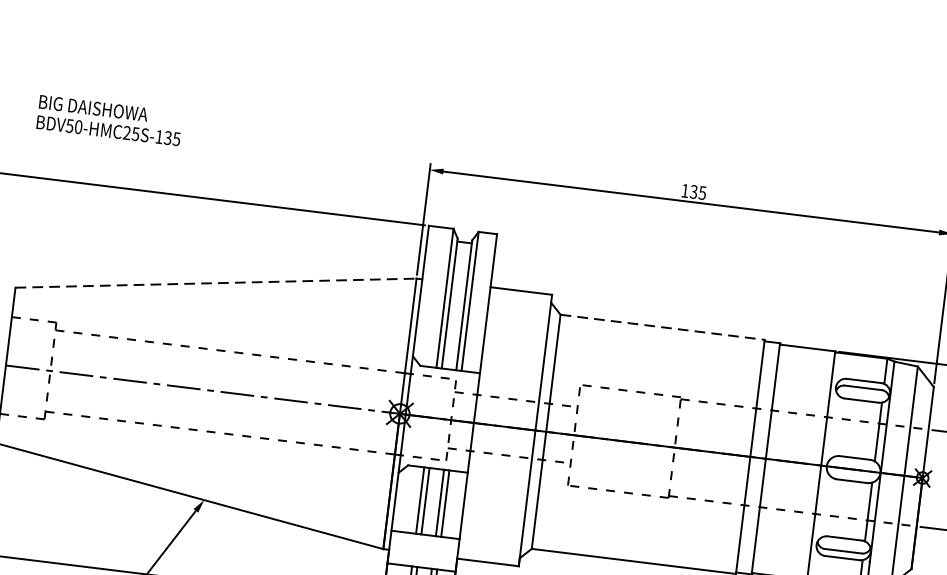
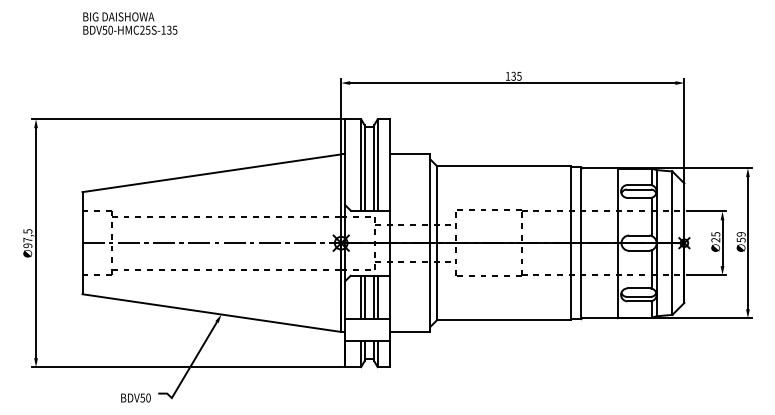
text: (110, 120) -> (130, 23), moved
line: (215, 283) -> (211, 173), dashed -> solid
line: (662, 327) -> (504, 166), dashed -> solid

